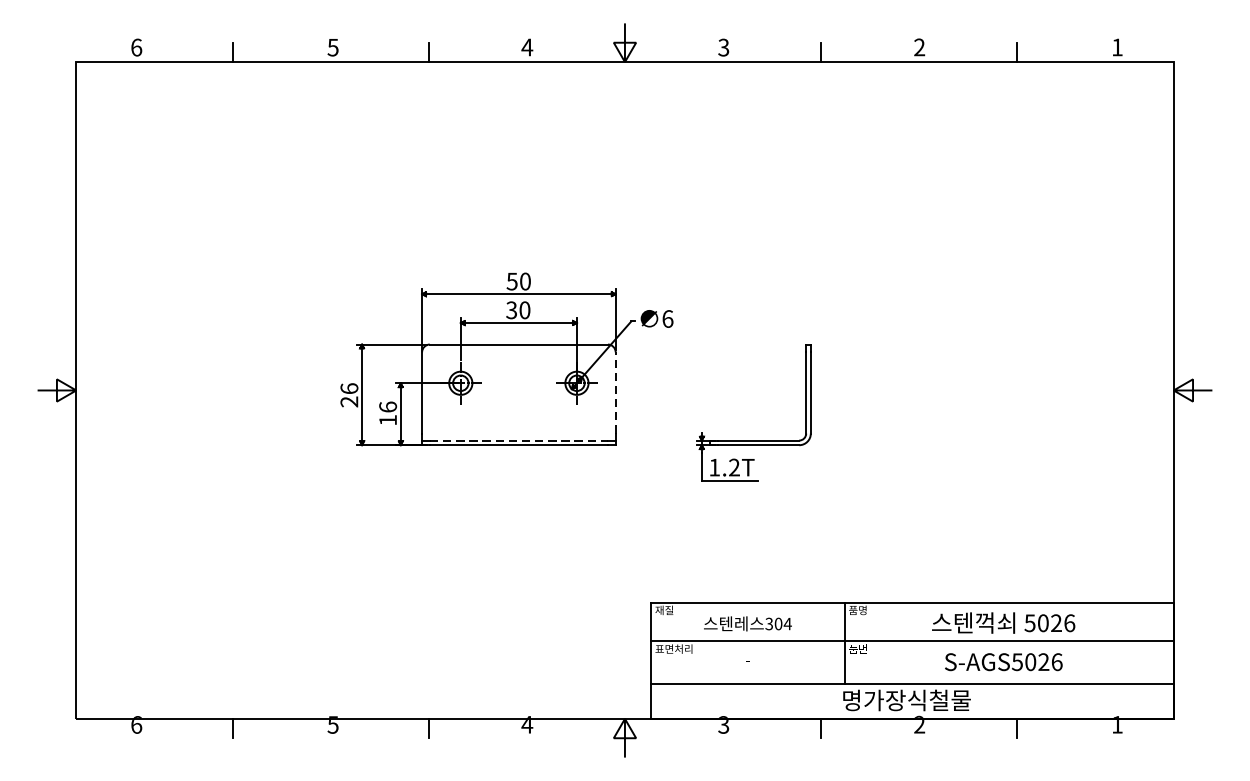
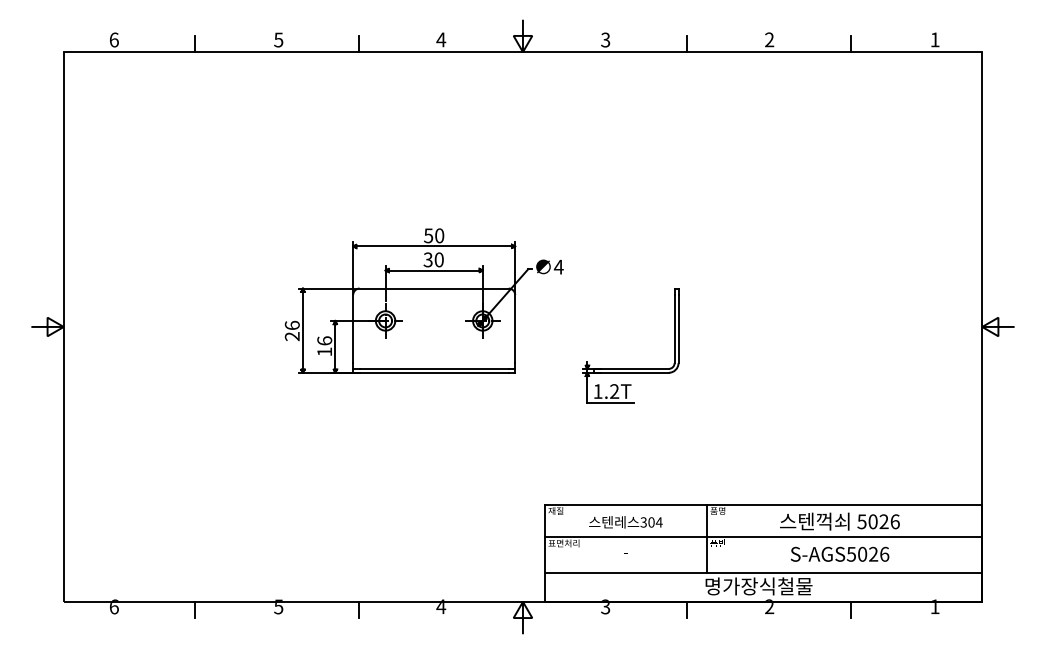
text: (667, 318) -> (558, 266), 6 -> 4
line: (616, 392) -> (515, 328), dashed -> solid
line: (519, 440) -> (434, 368), dashed -> solid

